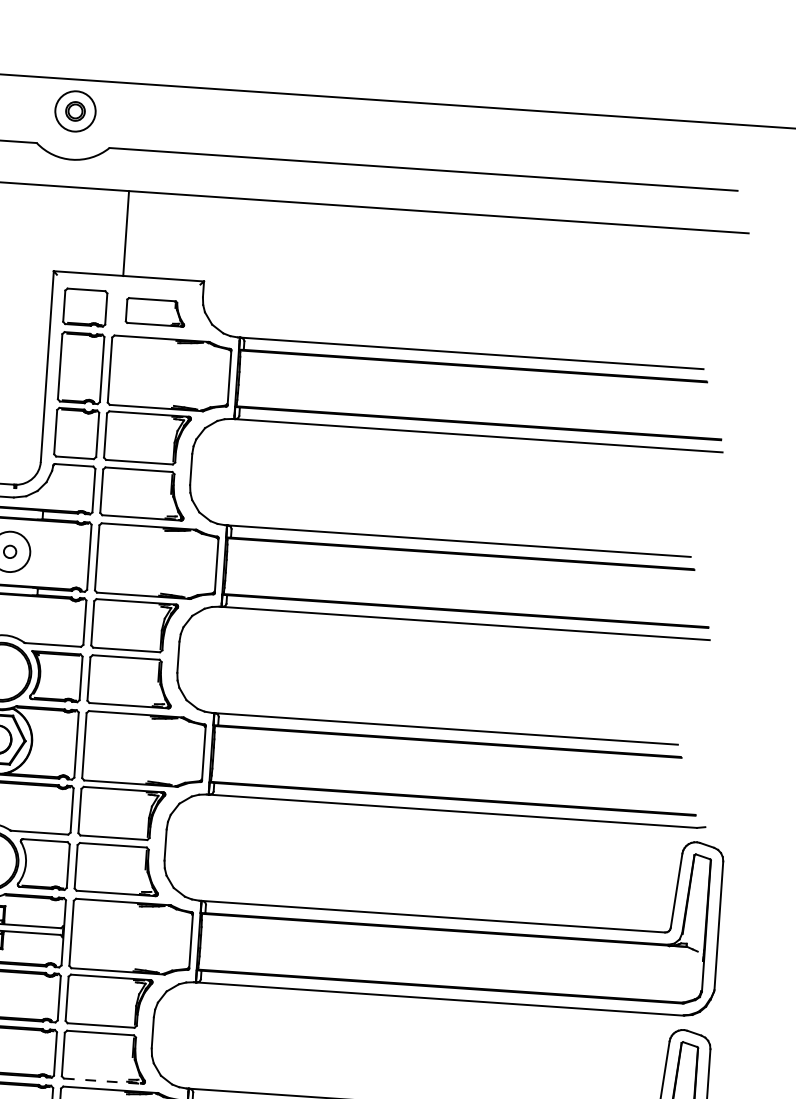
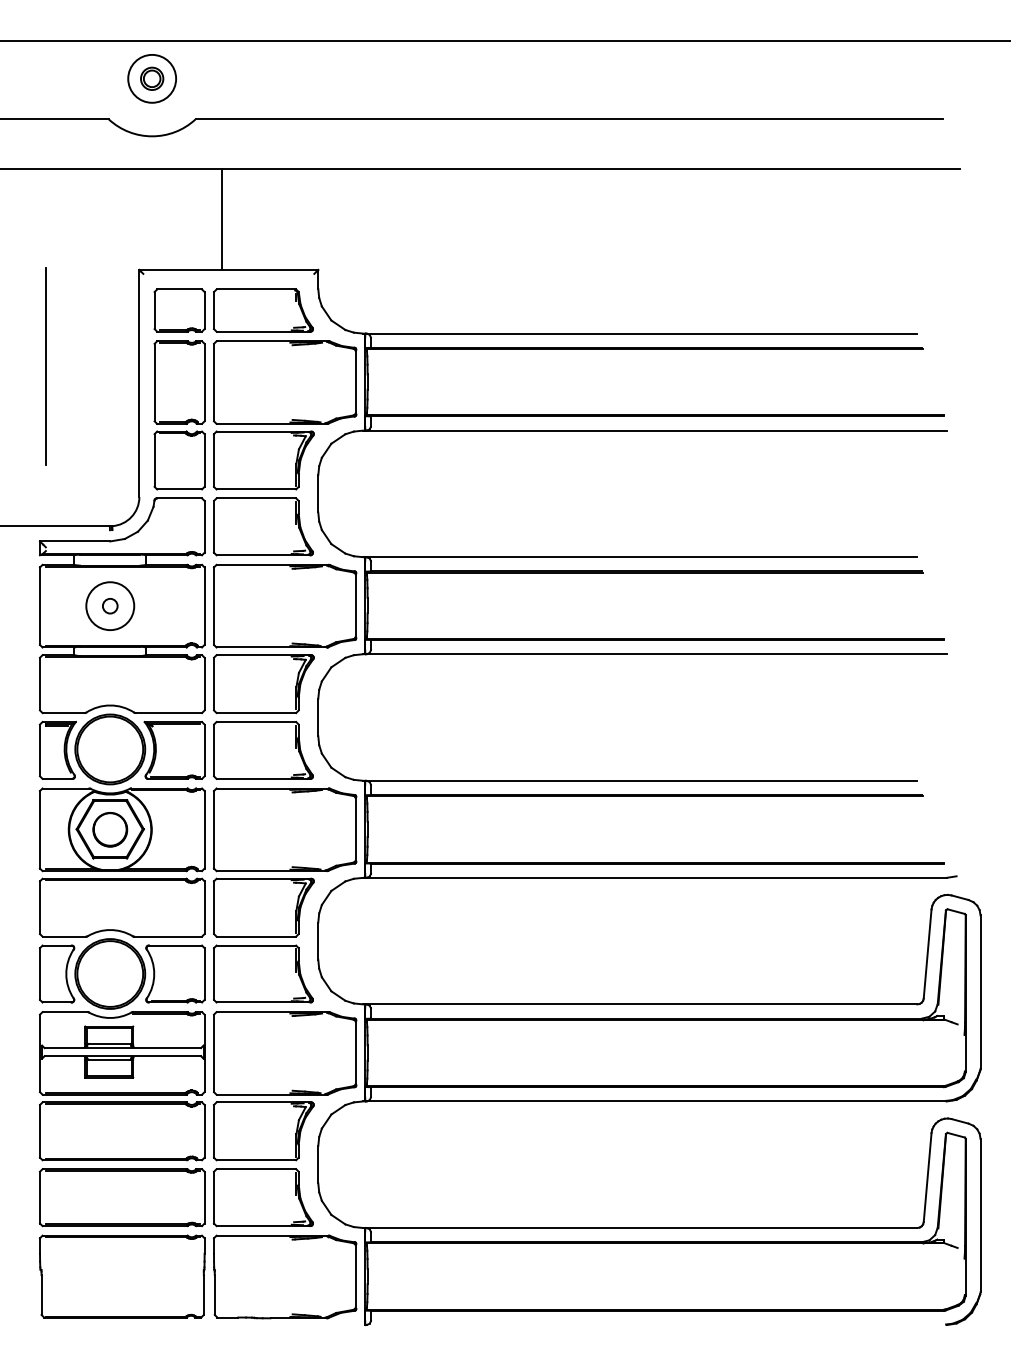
part: (155, 312) -> (263, 310), size x1.43
line: (103, 1081) -> (263, 1226), dashed -> solid

